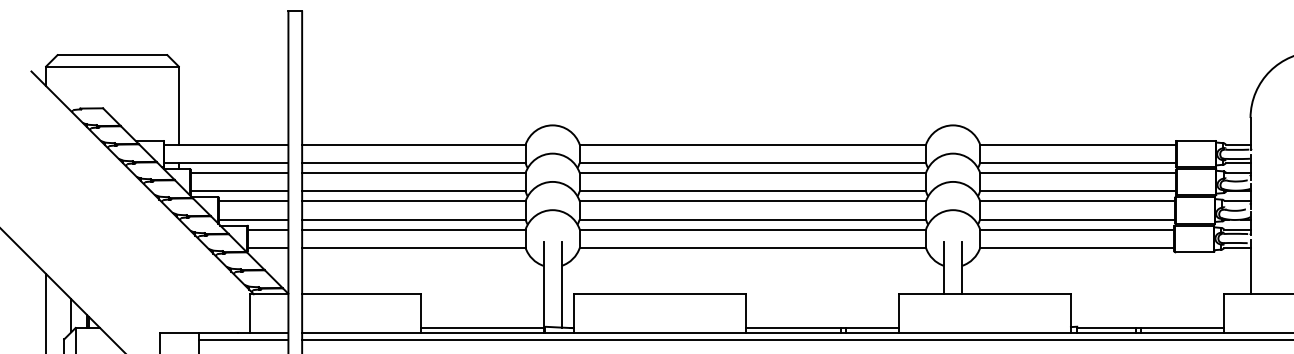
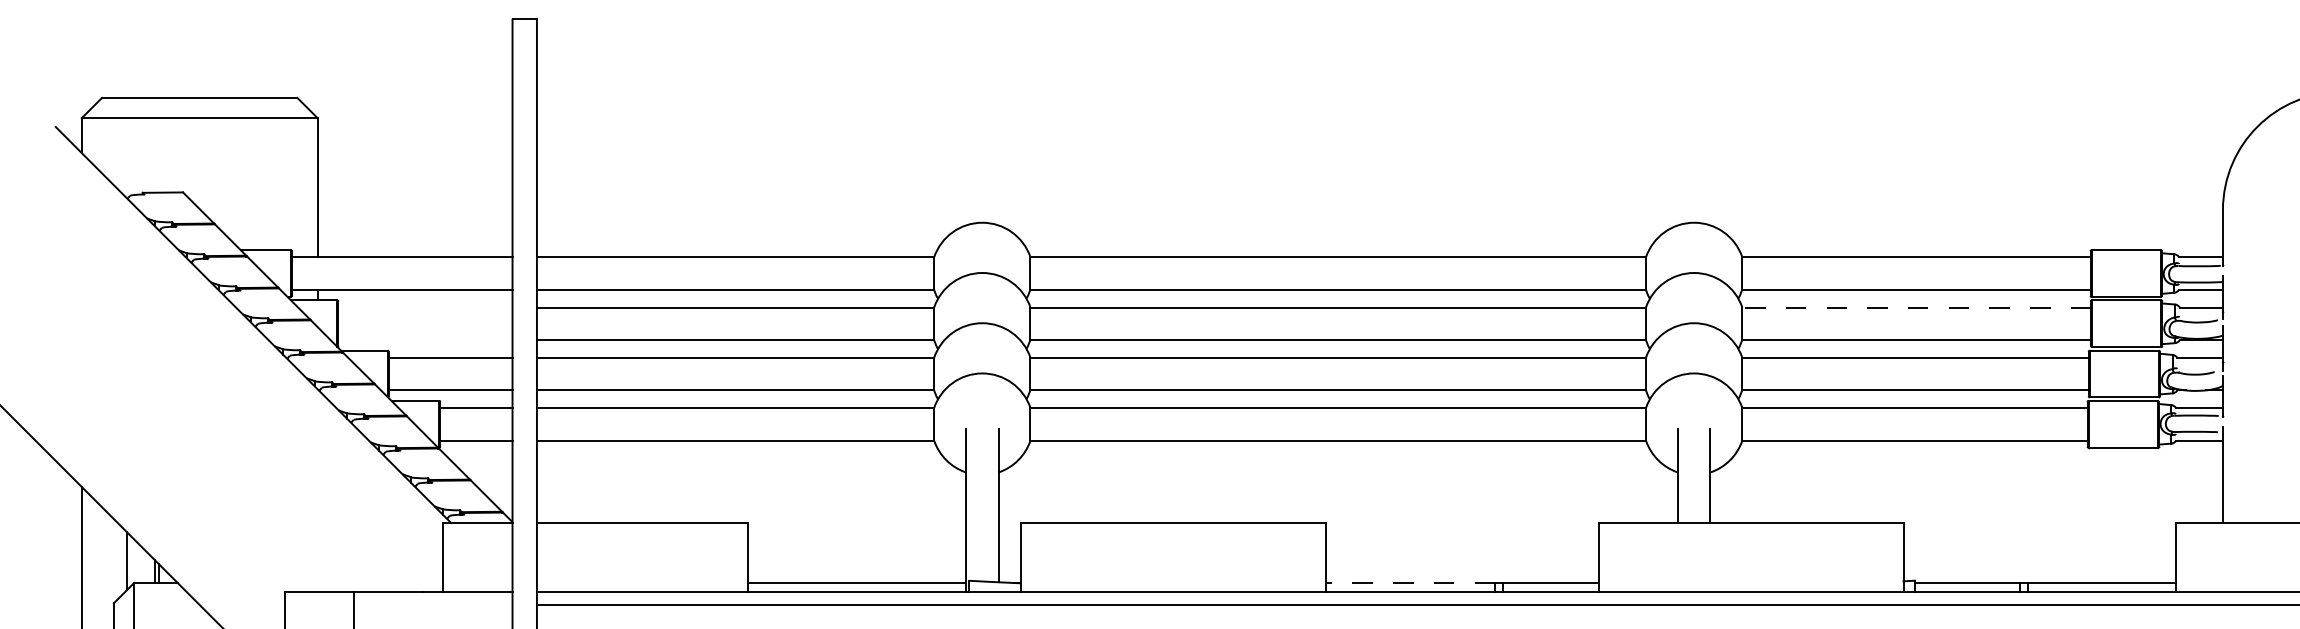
line: (239, 173) -> (425, 308), removed
line: (1077, 173) -> (1915, 308), solid -> dashed
line: (239, 191) -> (425, 340), removed
line: (793, 327) -> (1410, 582), solid -> dashed
line: (243, 340) -> (432, 605), removed

